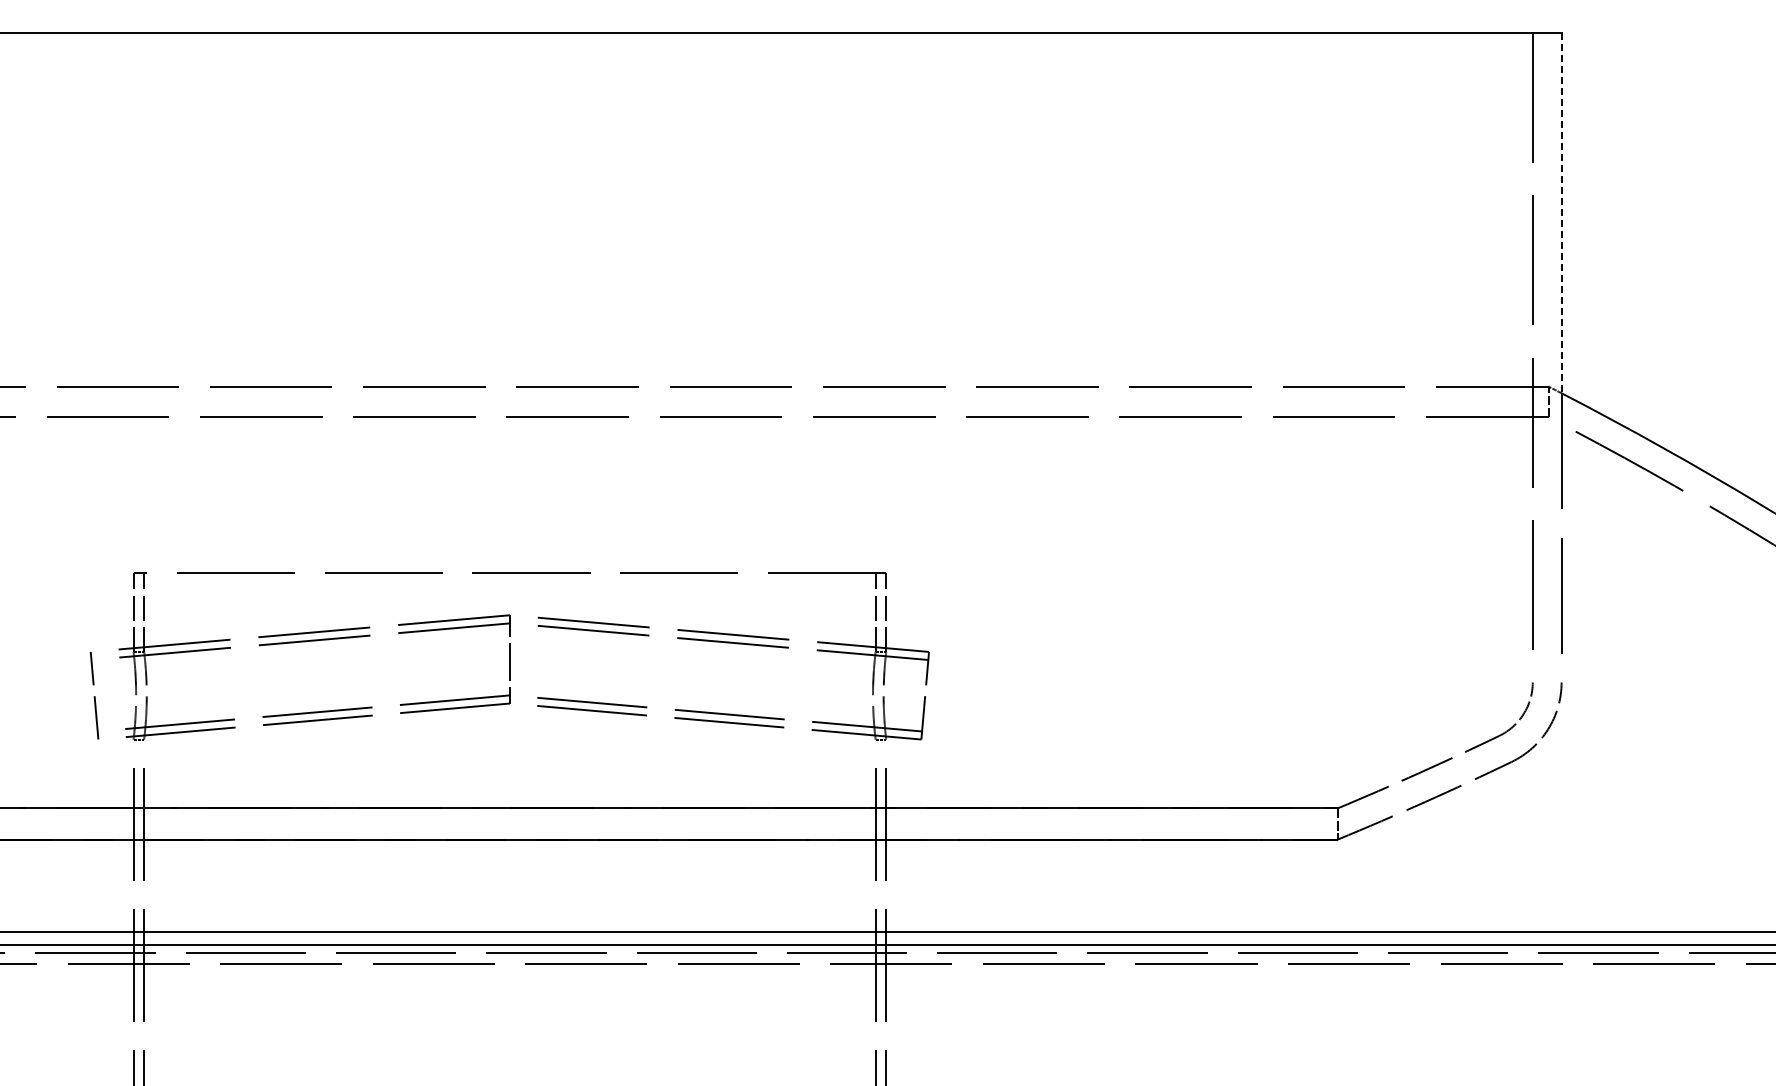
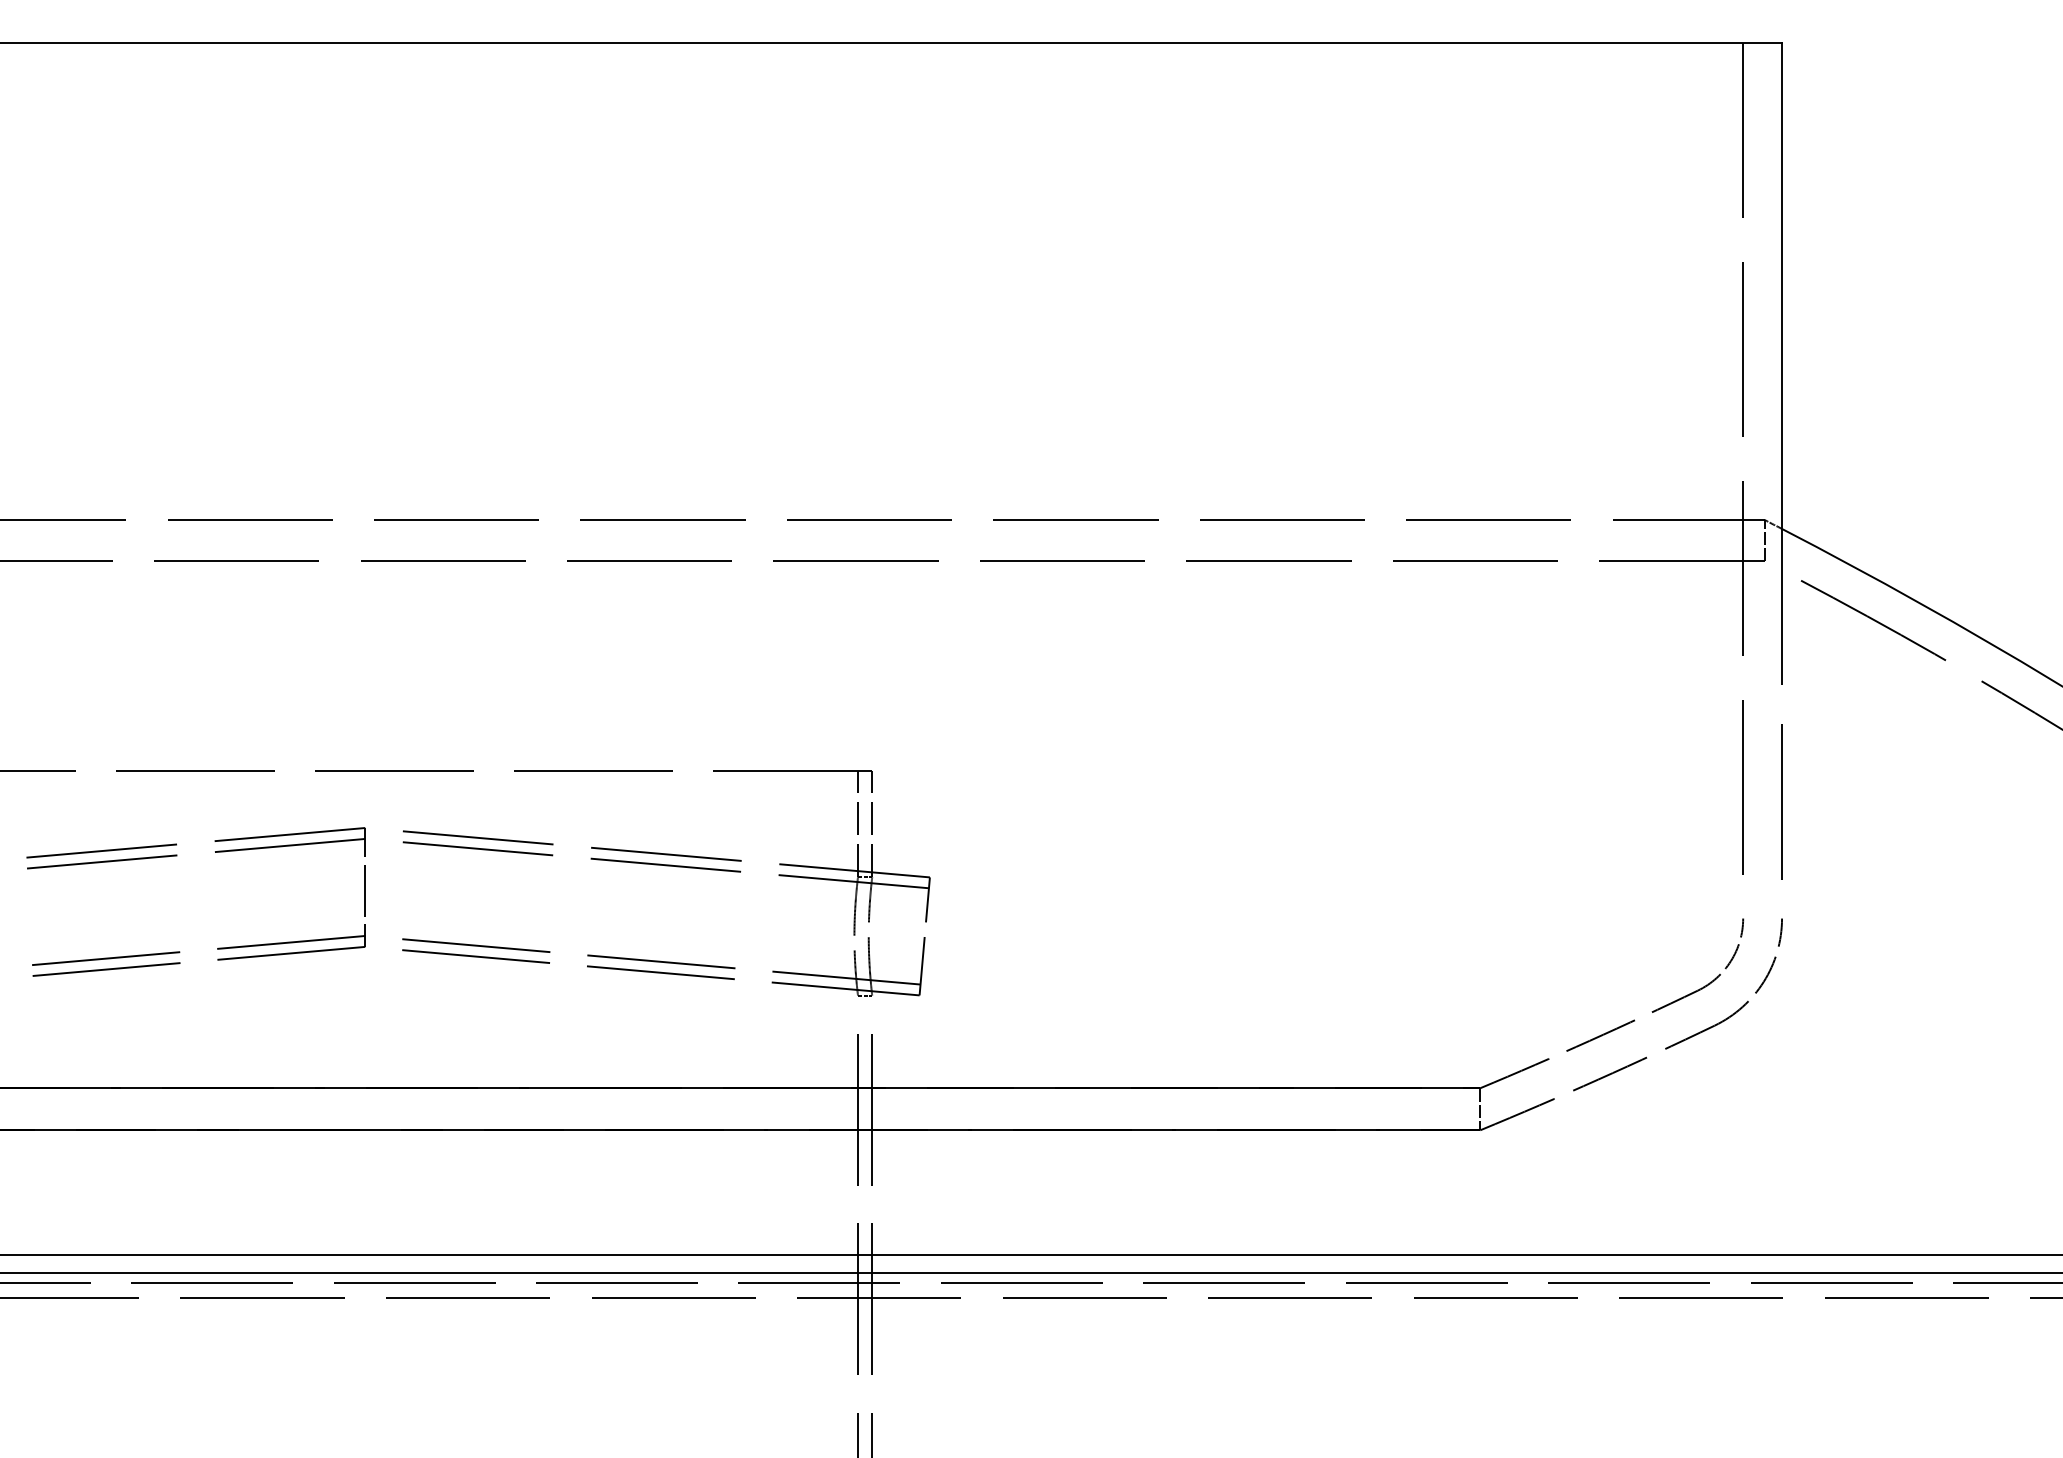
line: (1561, 213) -> (1781, 286), dashed -> solid

